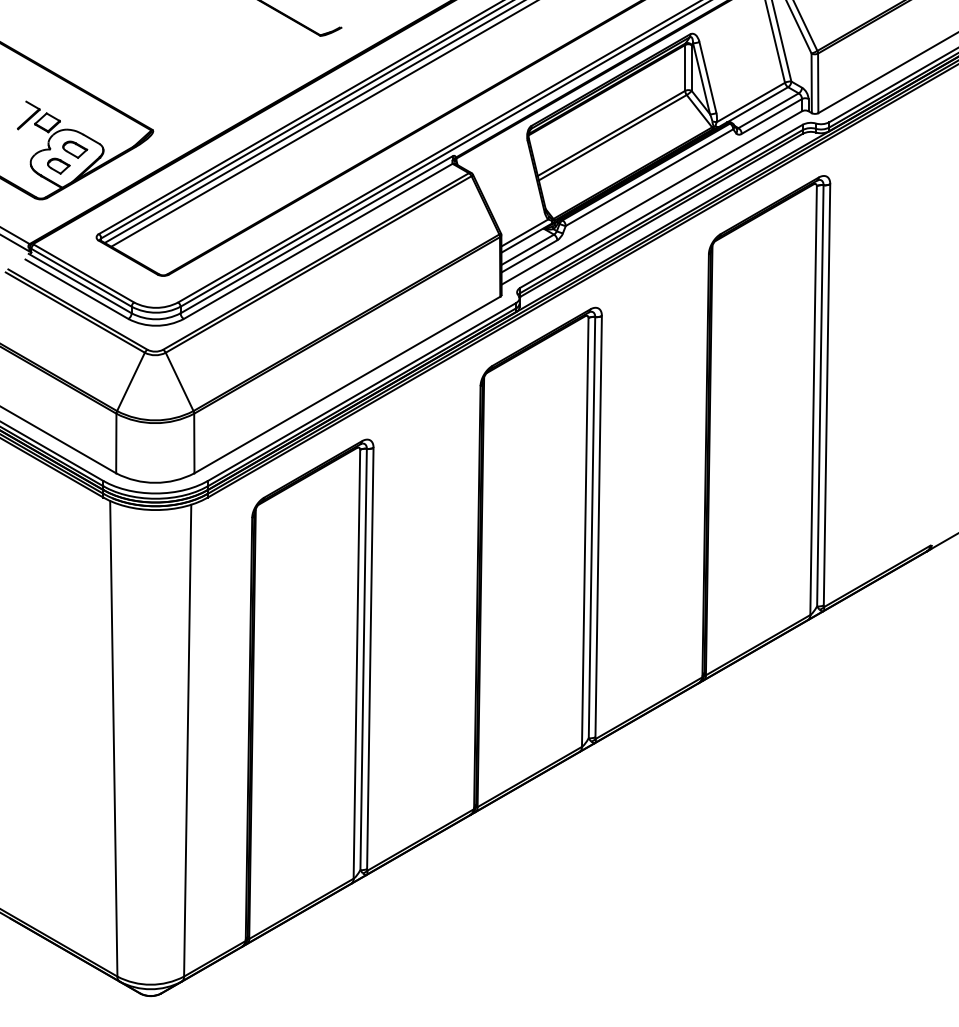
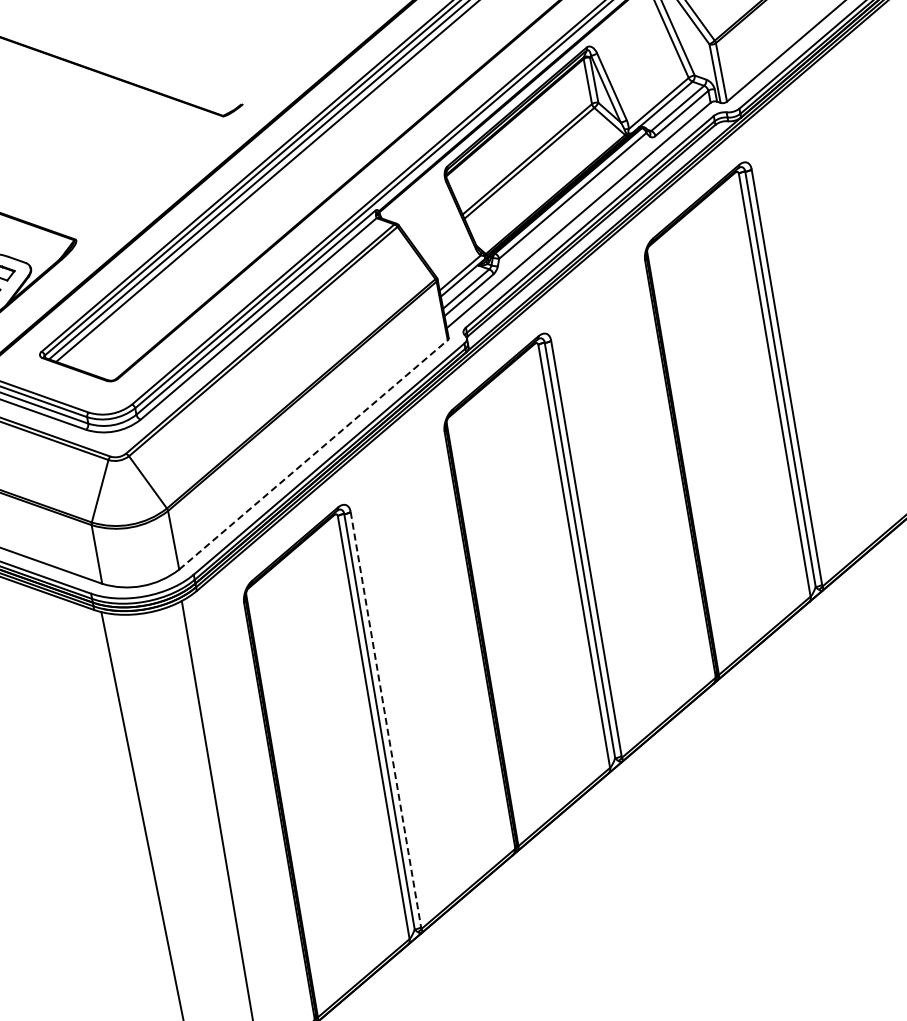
line: (347, 385) -> (313, 455), solid -> dashed
line: (370, 658) -> (386, 719), solid -> dashed

